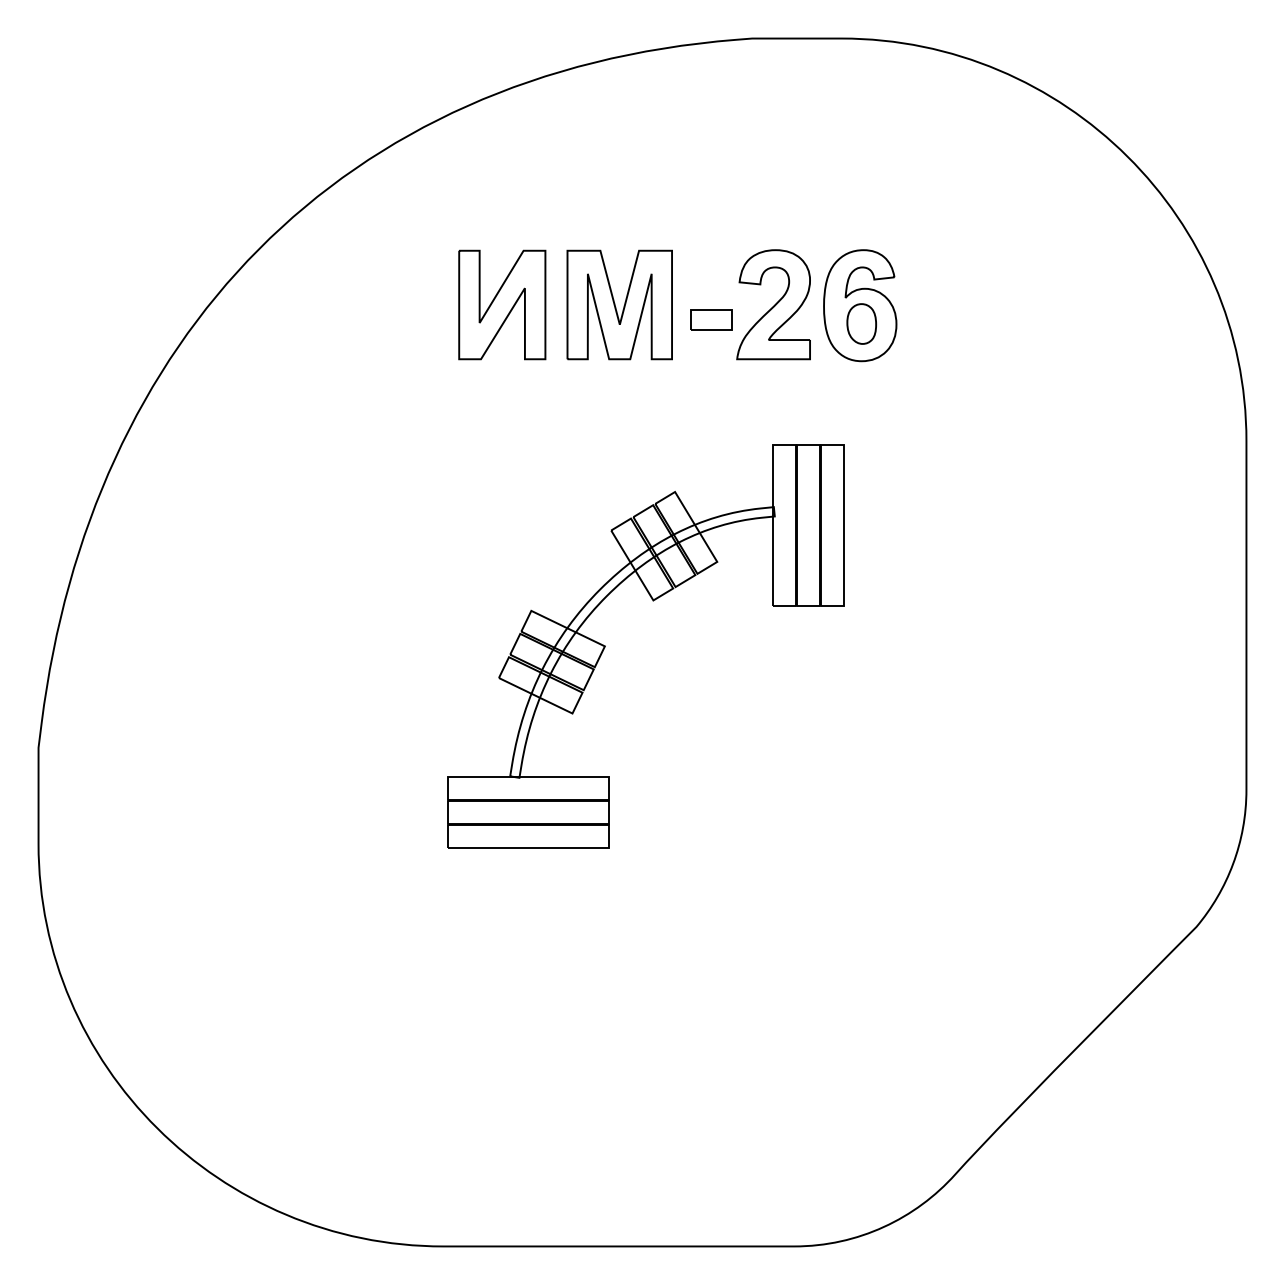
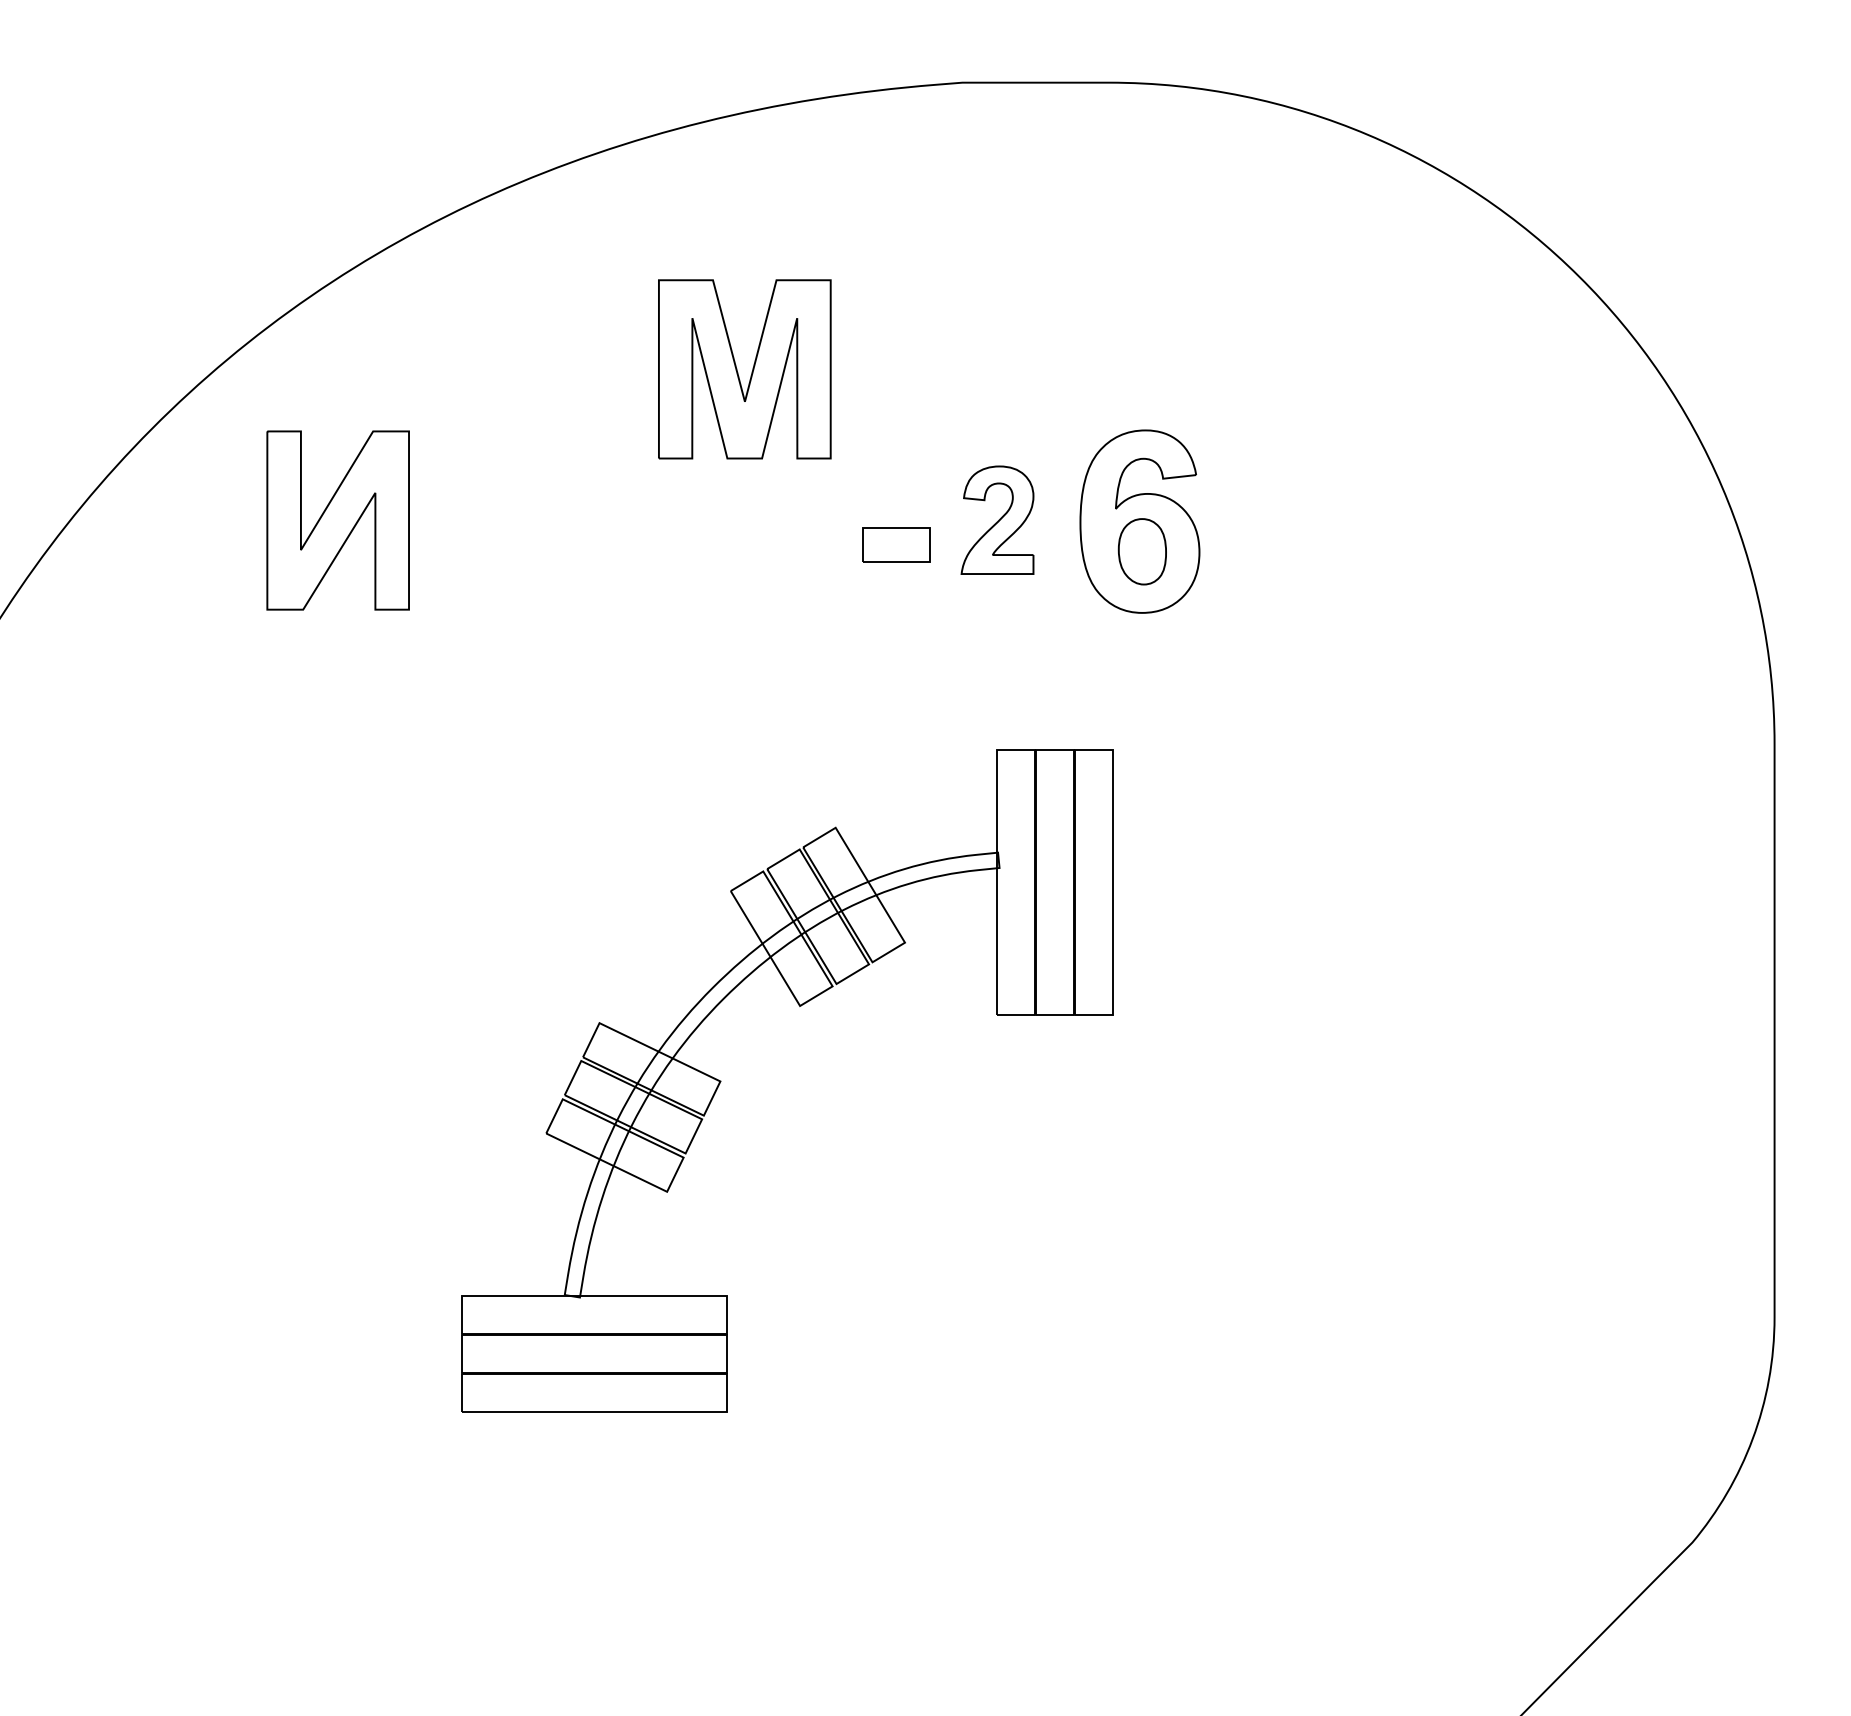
part: (502, 304) -> (338, 519), moved
part: (619, 304) -> (744, 368), moved
part: (773, 304) -> (997, 519), size x0.6

